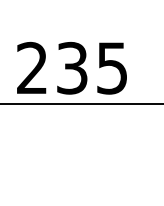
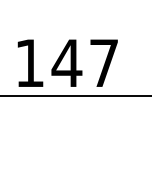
text: (72, 67) -> (67, 62), 235 -> 147

